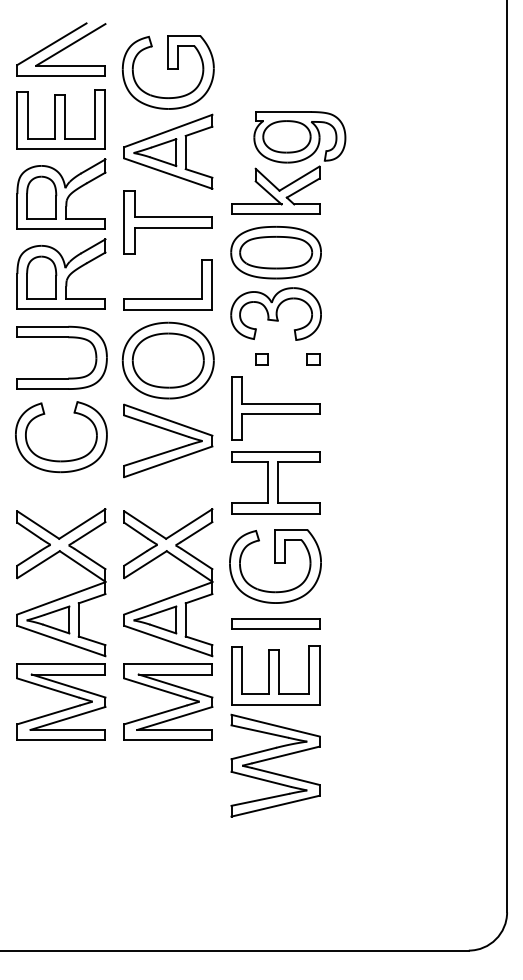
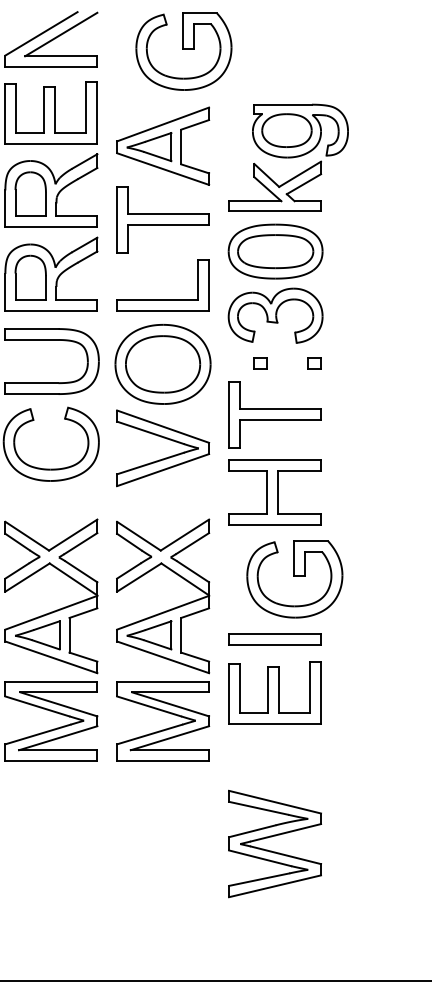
part: (167, 72) -> (183, 51), moved
part: (275, 566) -> (294, 579), moved
part: (272, 759) -> (271, 837), moved

